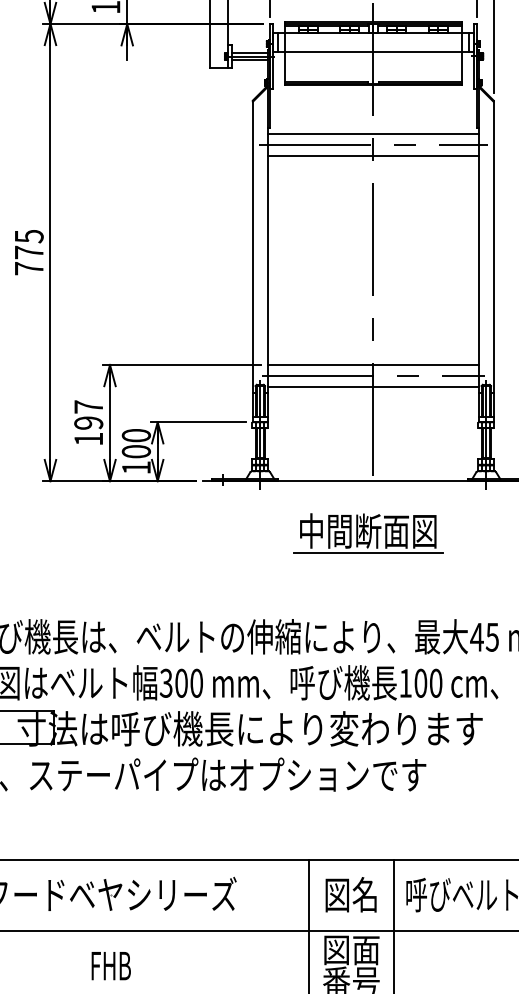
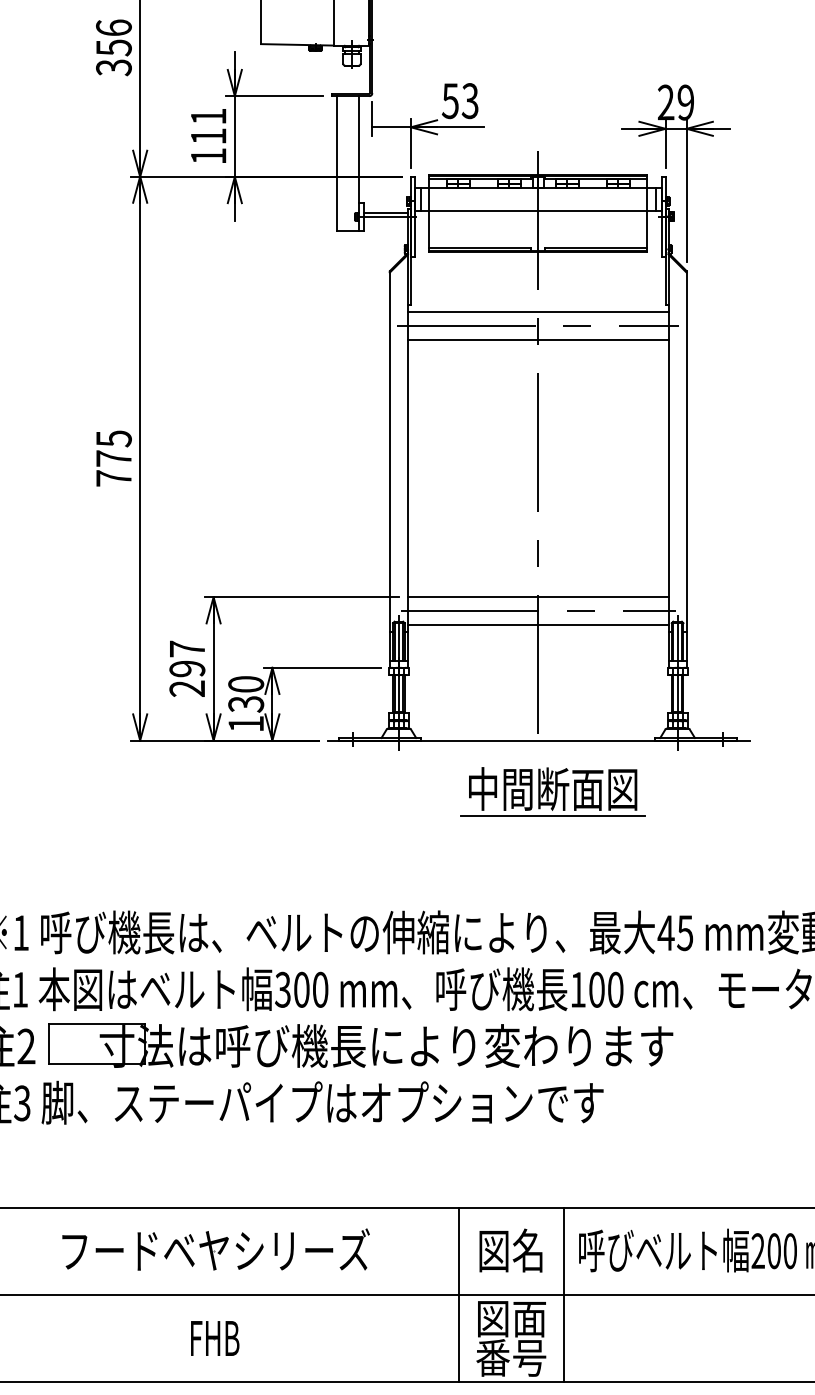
line: (249, 60) -> (385, 221), removed
text: (88, 438) -> (186, 688), 197 -> 297
text: (136, 451) -> (246, 704), 100 -> 130
part: (367, 533) -> (552, 791), moved

